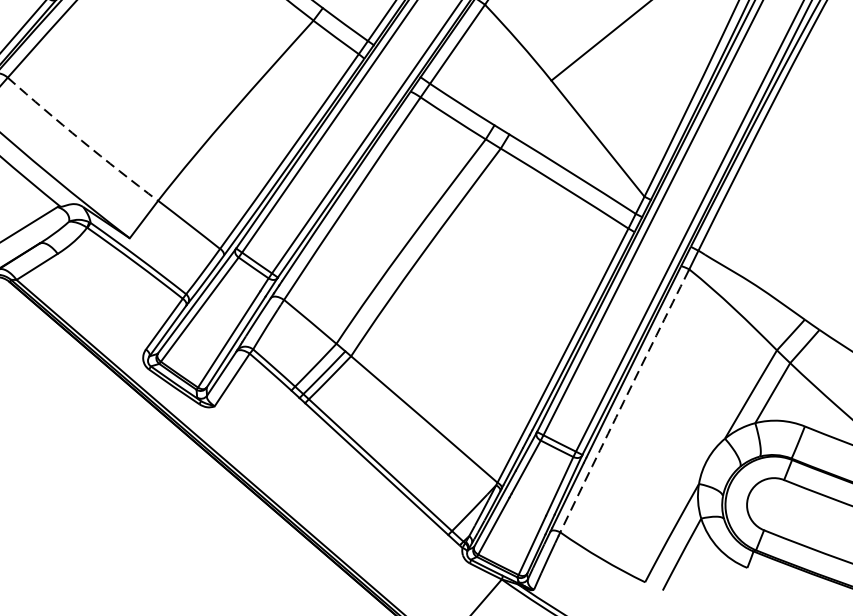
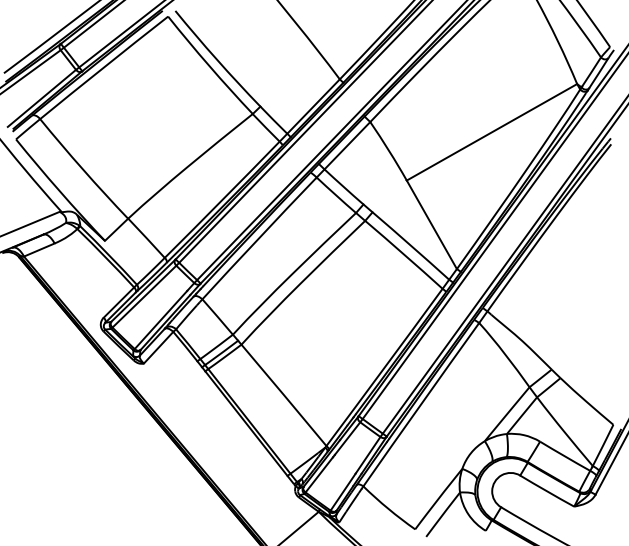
arc: (82, 140) -> (83, 169), dashed -> solid
arc: (623, 400) -> (420, 404), dashed -> solid

